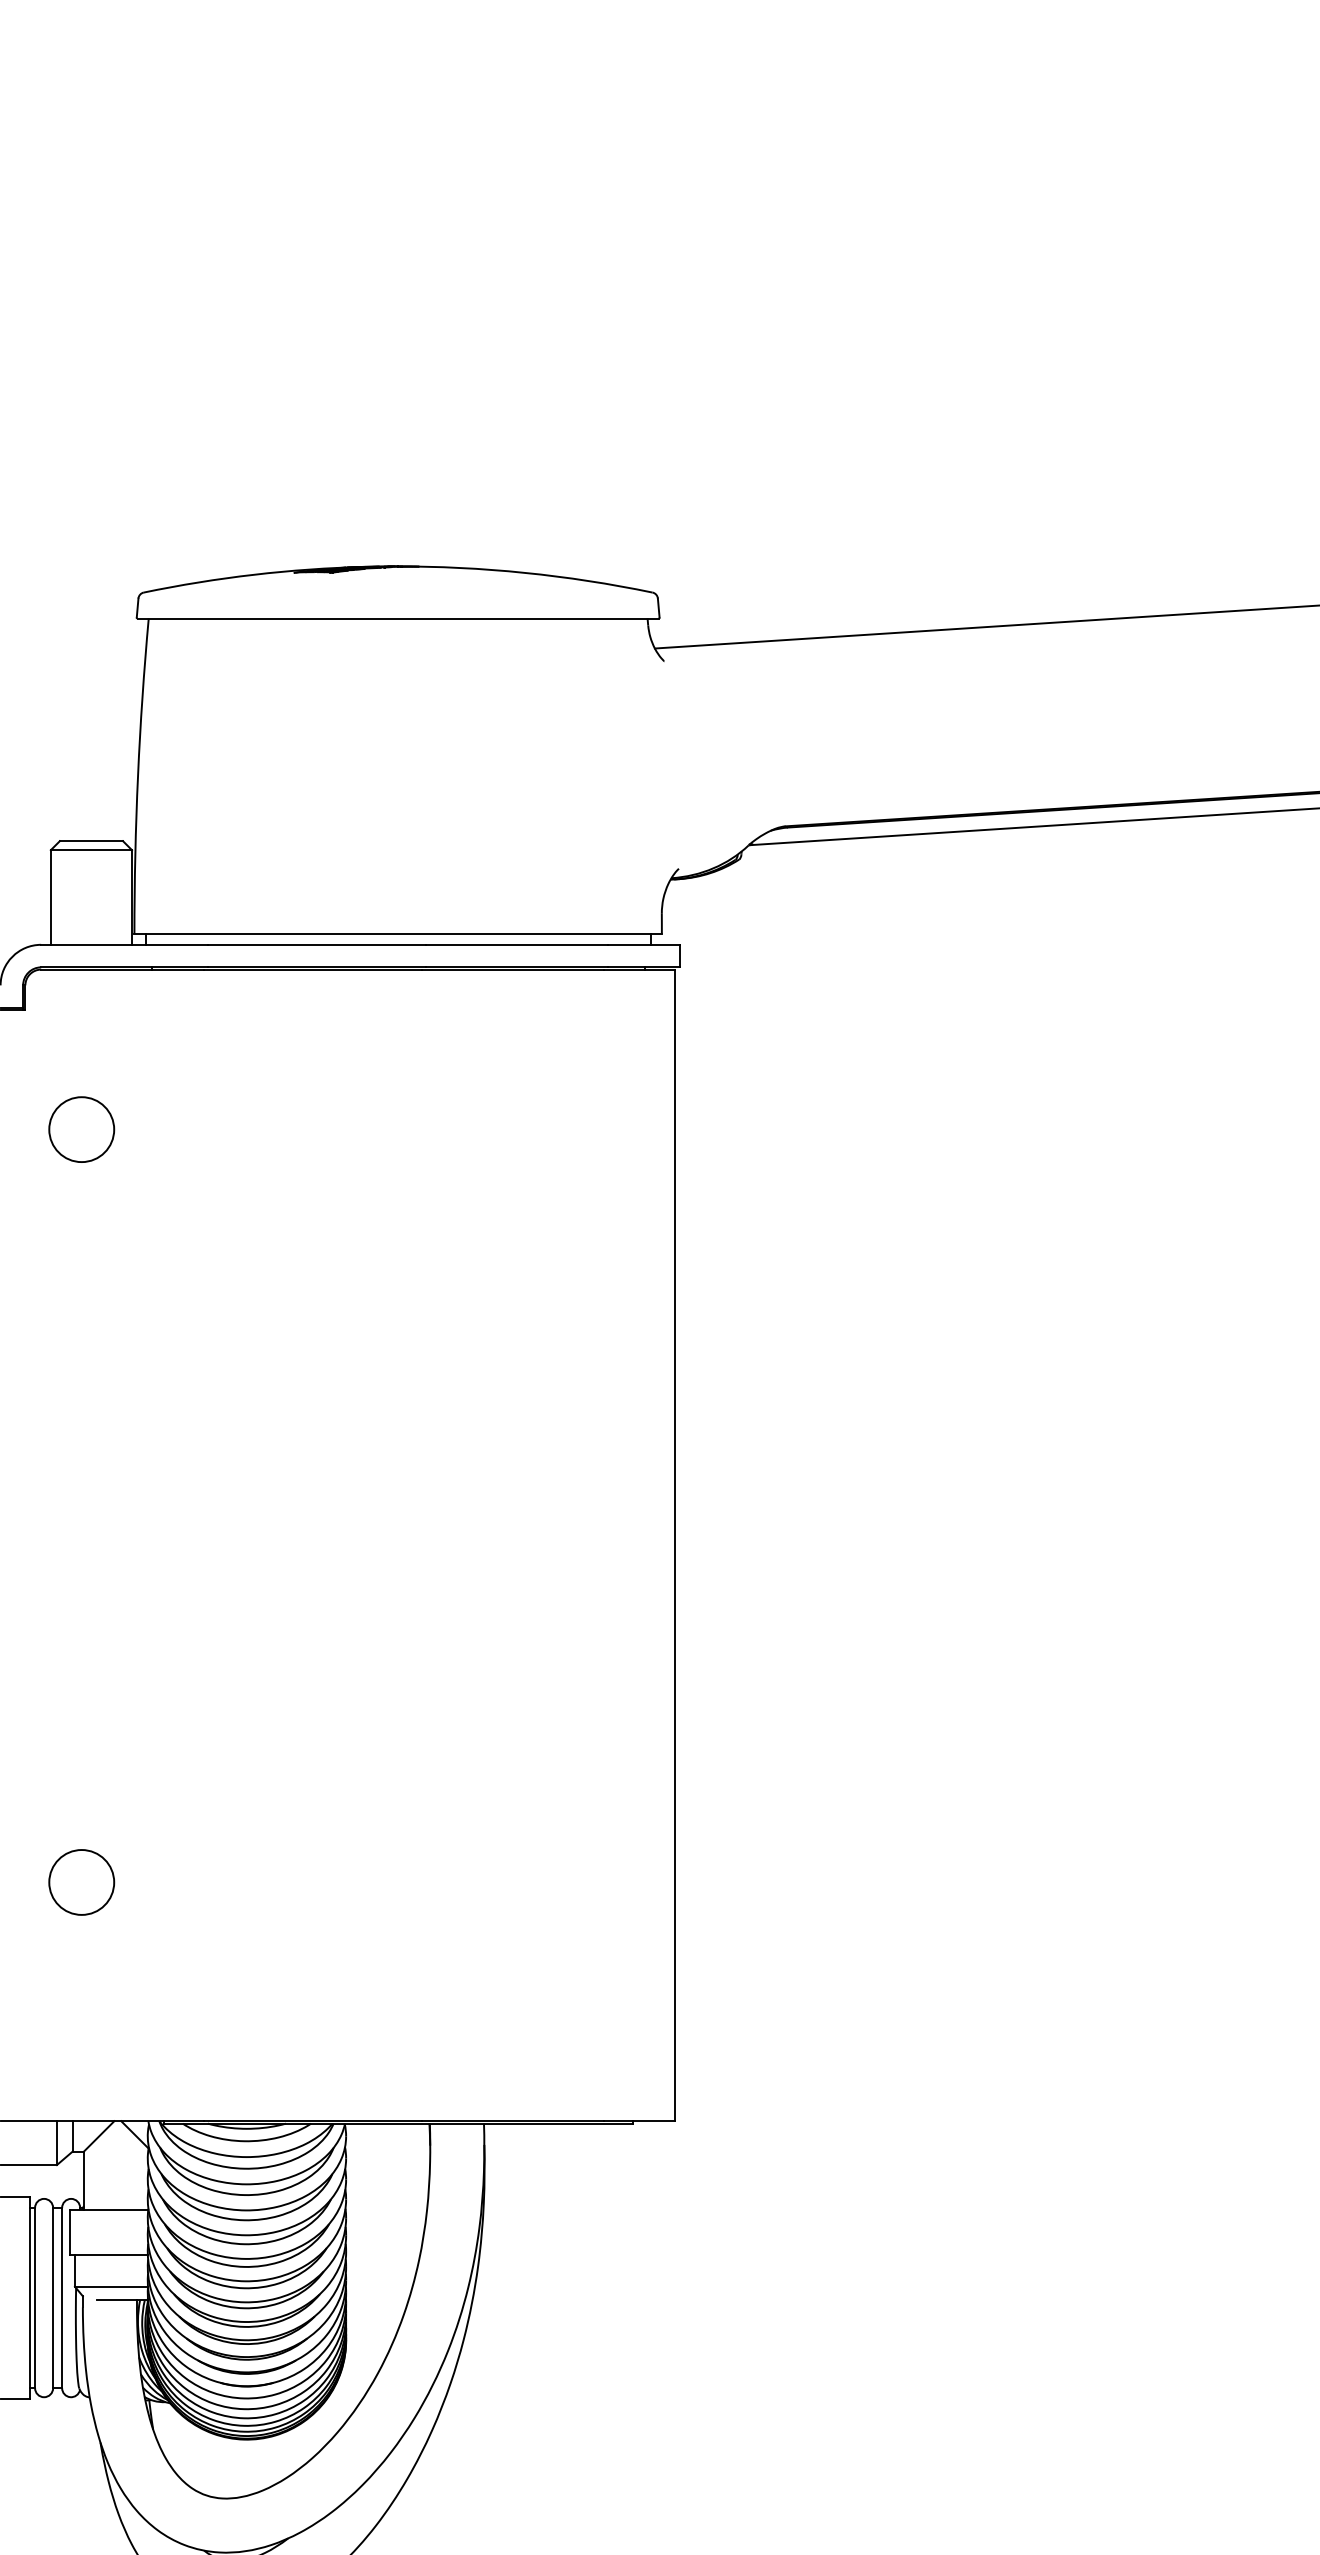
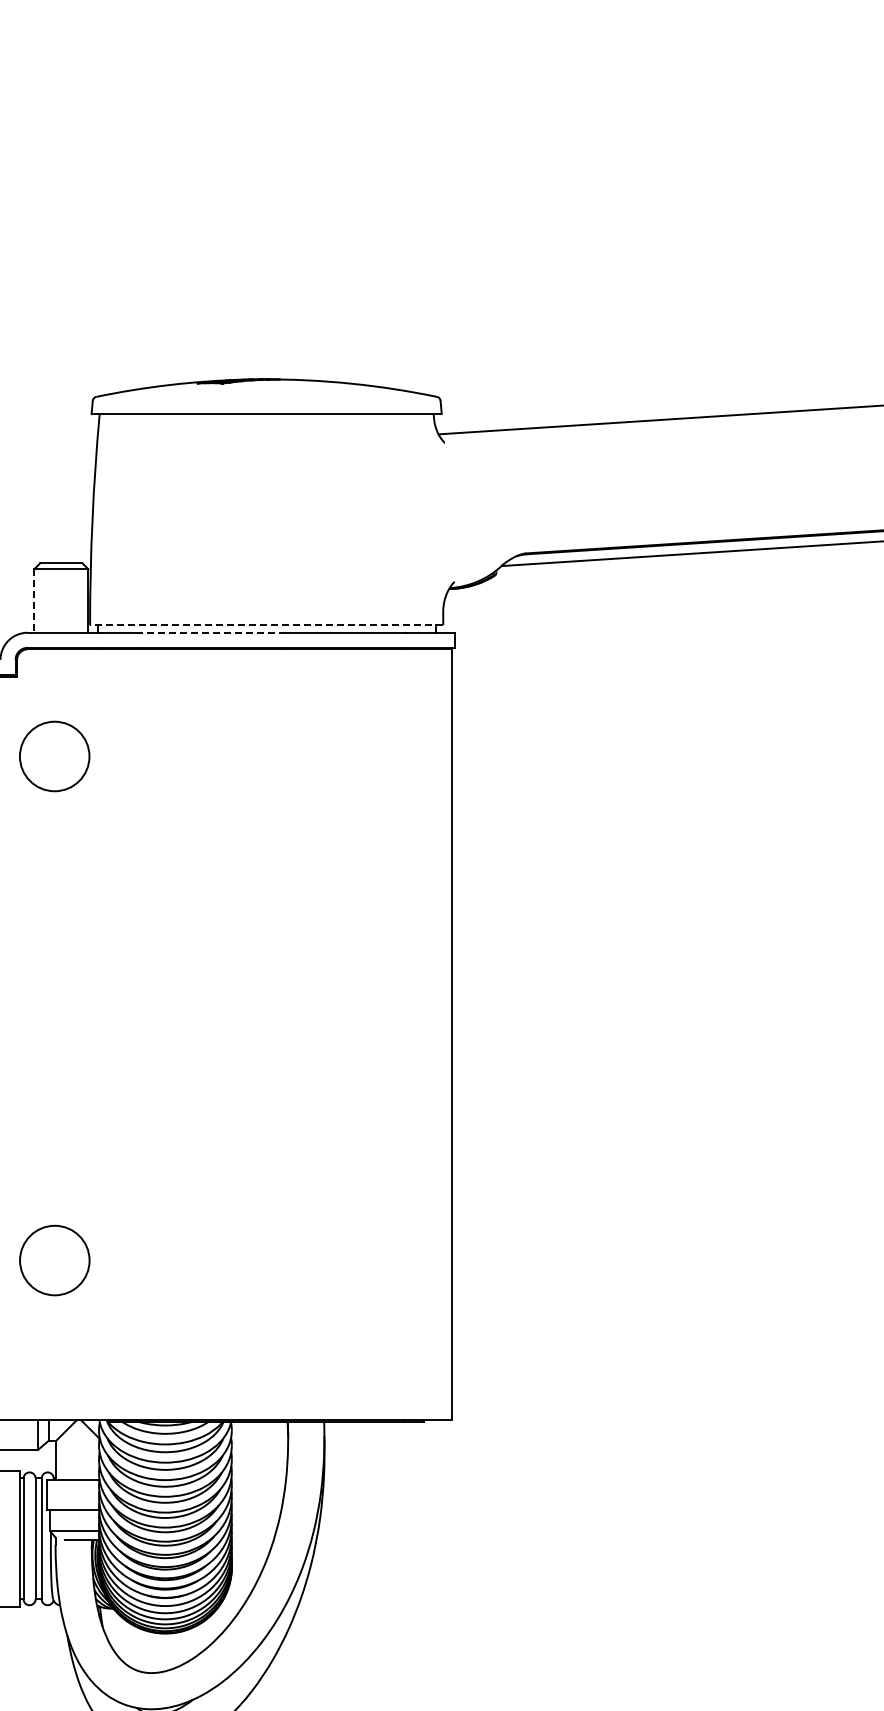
line: (51, 898) -> (34, 601), solid -> dashed
line: (397, 933) -> (266, 625), solid -> dashed
line: (317, 944) -> (212, 632), solid -> dashed
circle: (81, 1129) -> (54, 756), size x1.6
circle: (81, 1882) -> (54, 1260), size x1.6

